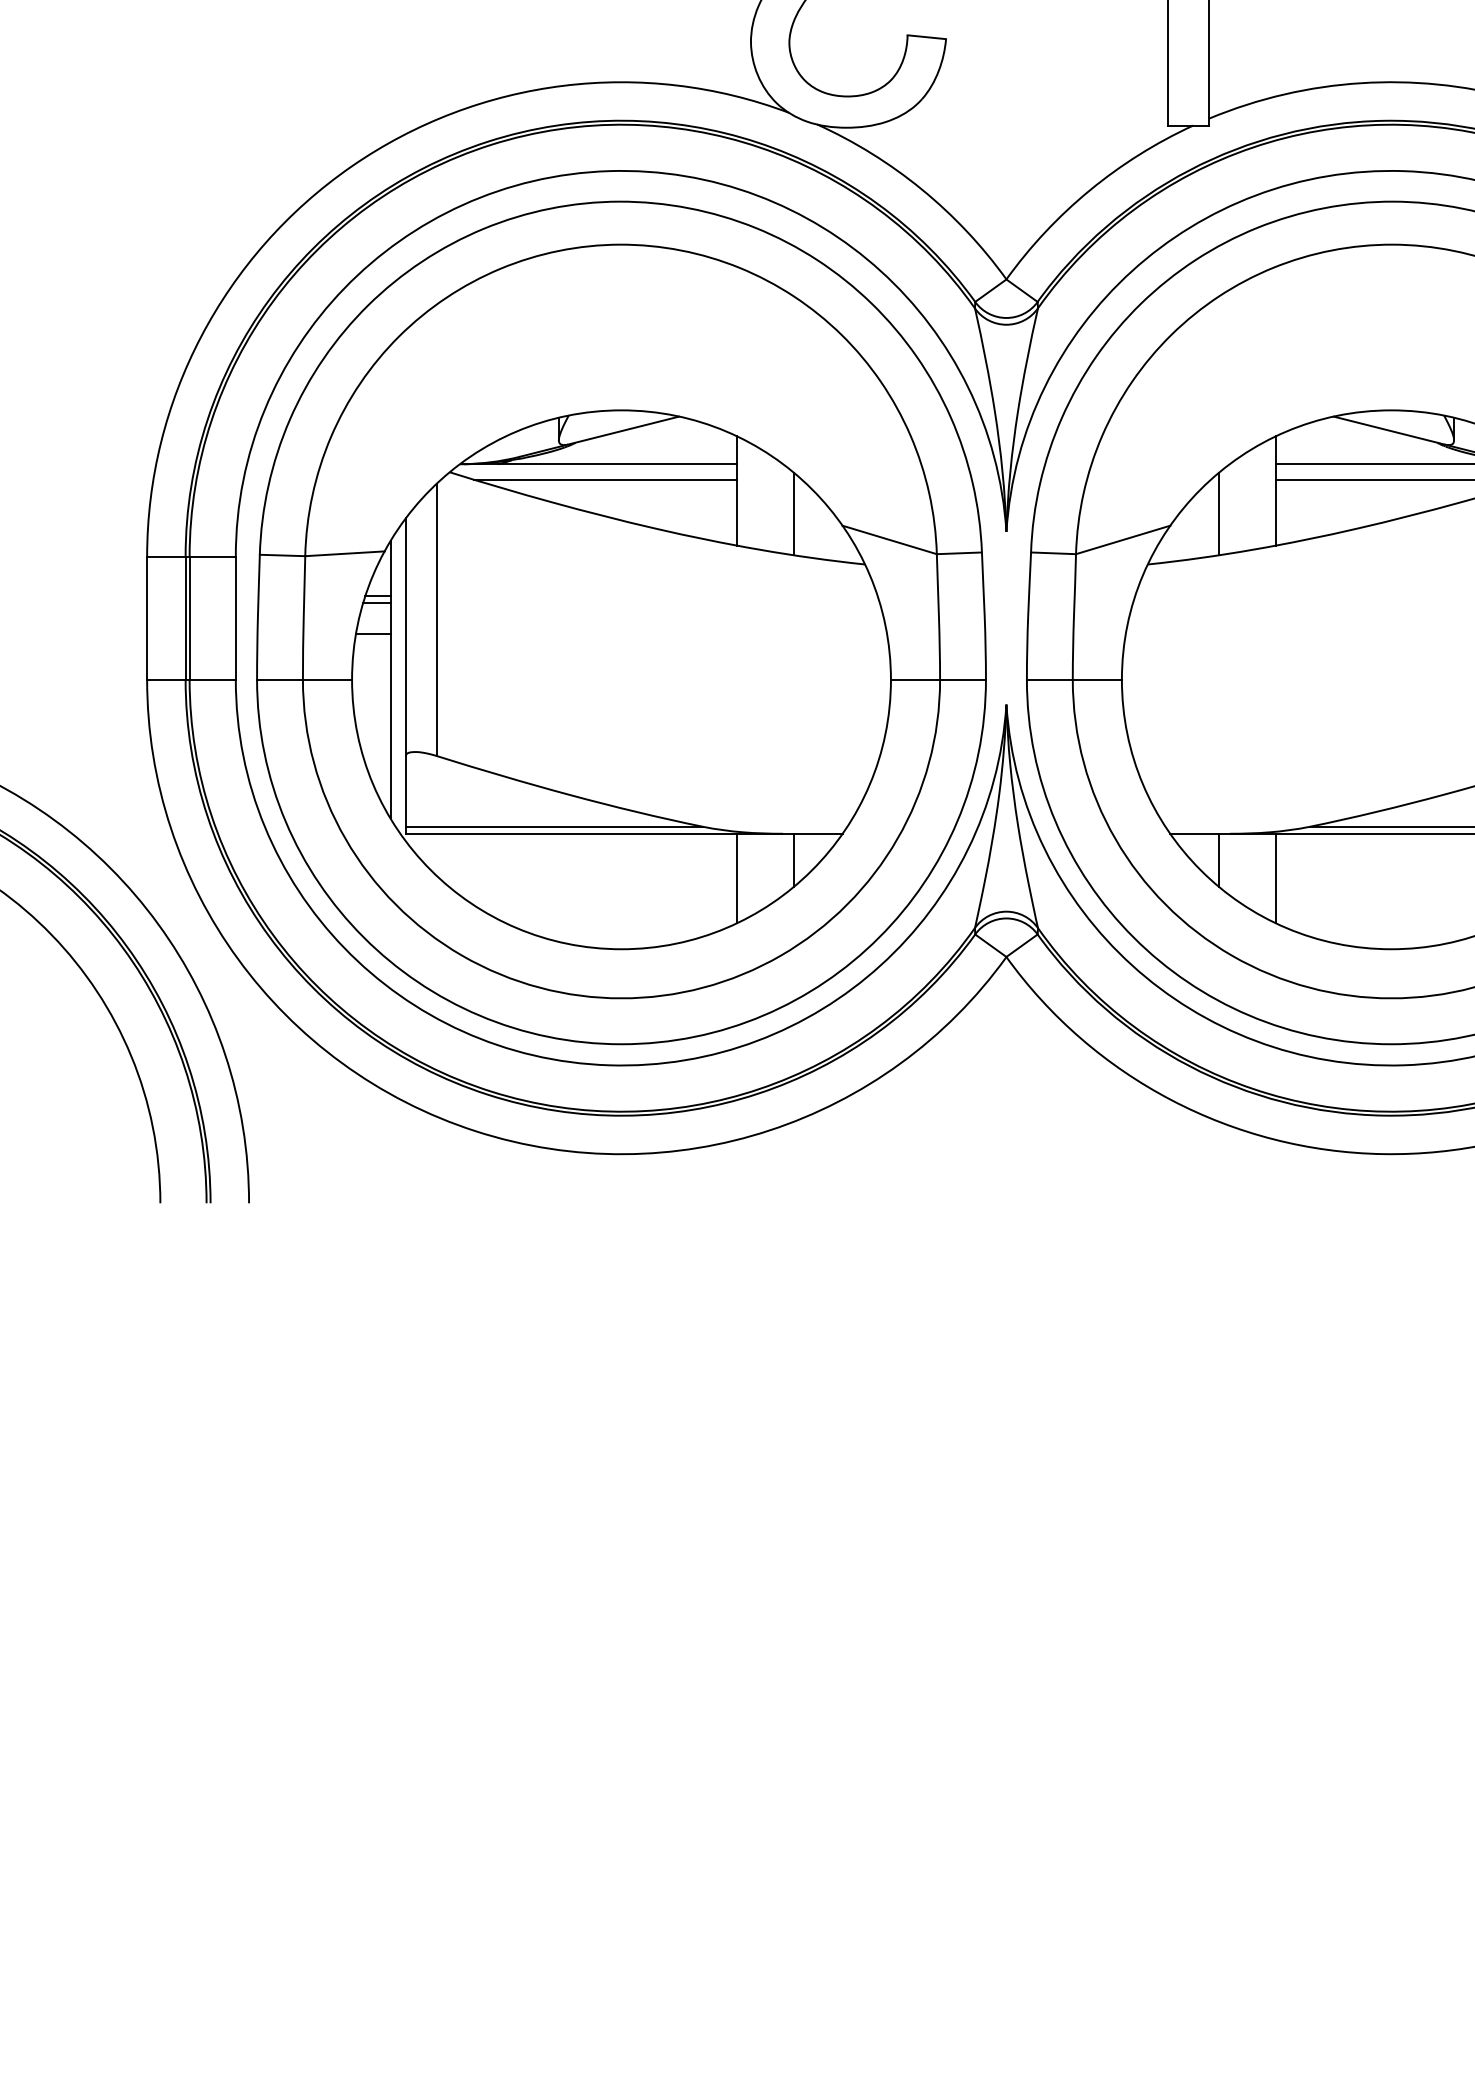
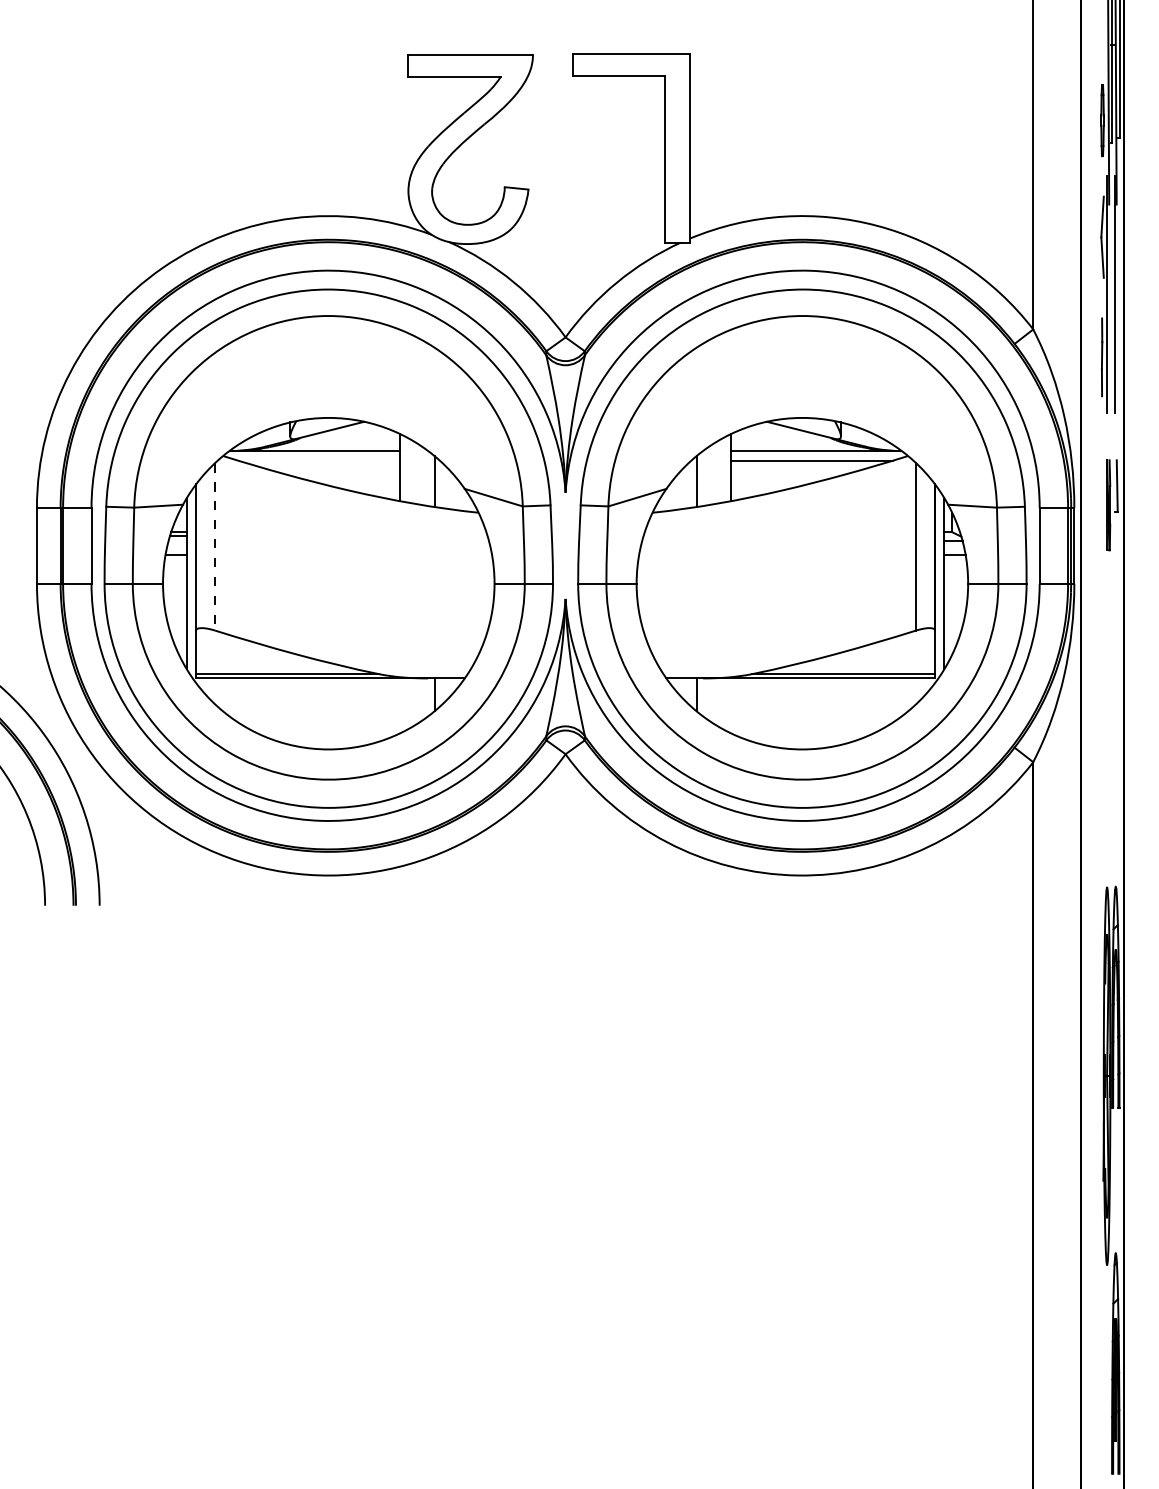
line: (604, 479) -> (318, 460), removed
line: (437, 619) -> (215, 546), solid -> dashed
line: (736, 877) -> (399, 705), removed
line: (1276, 877) -> (731, 705), removed

